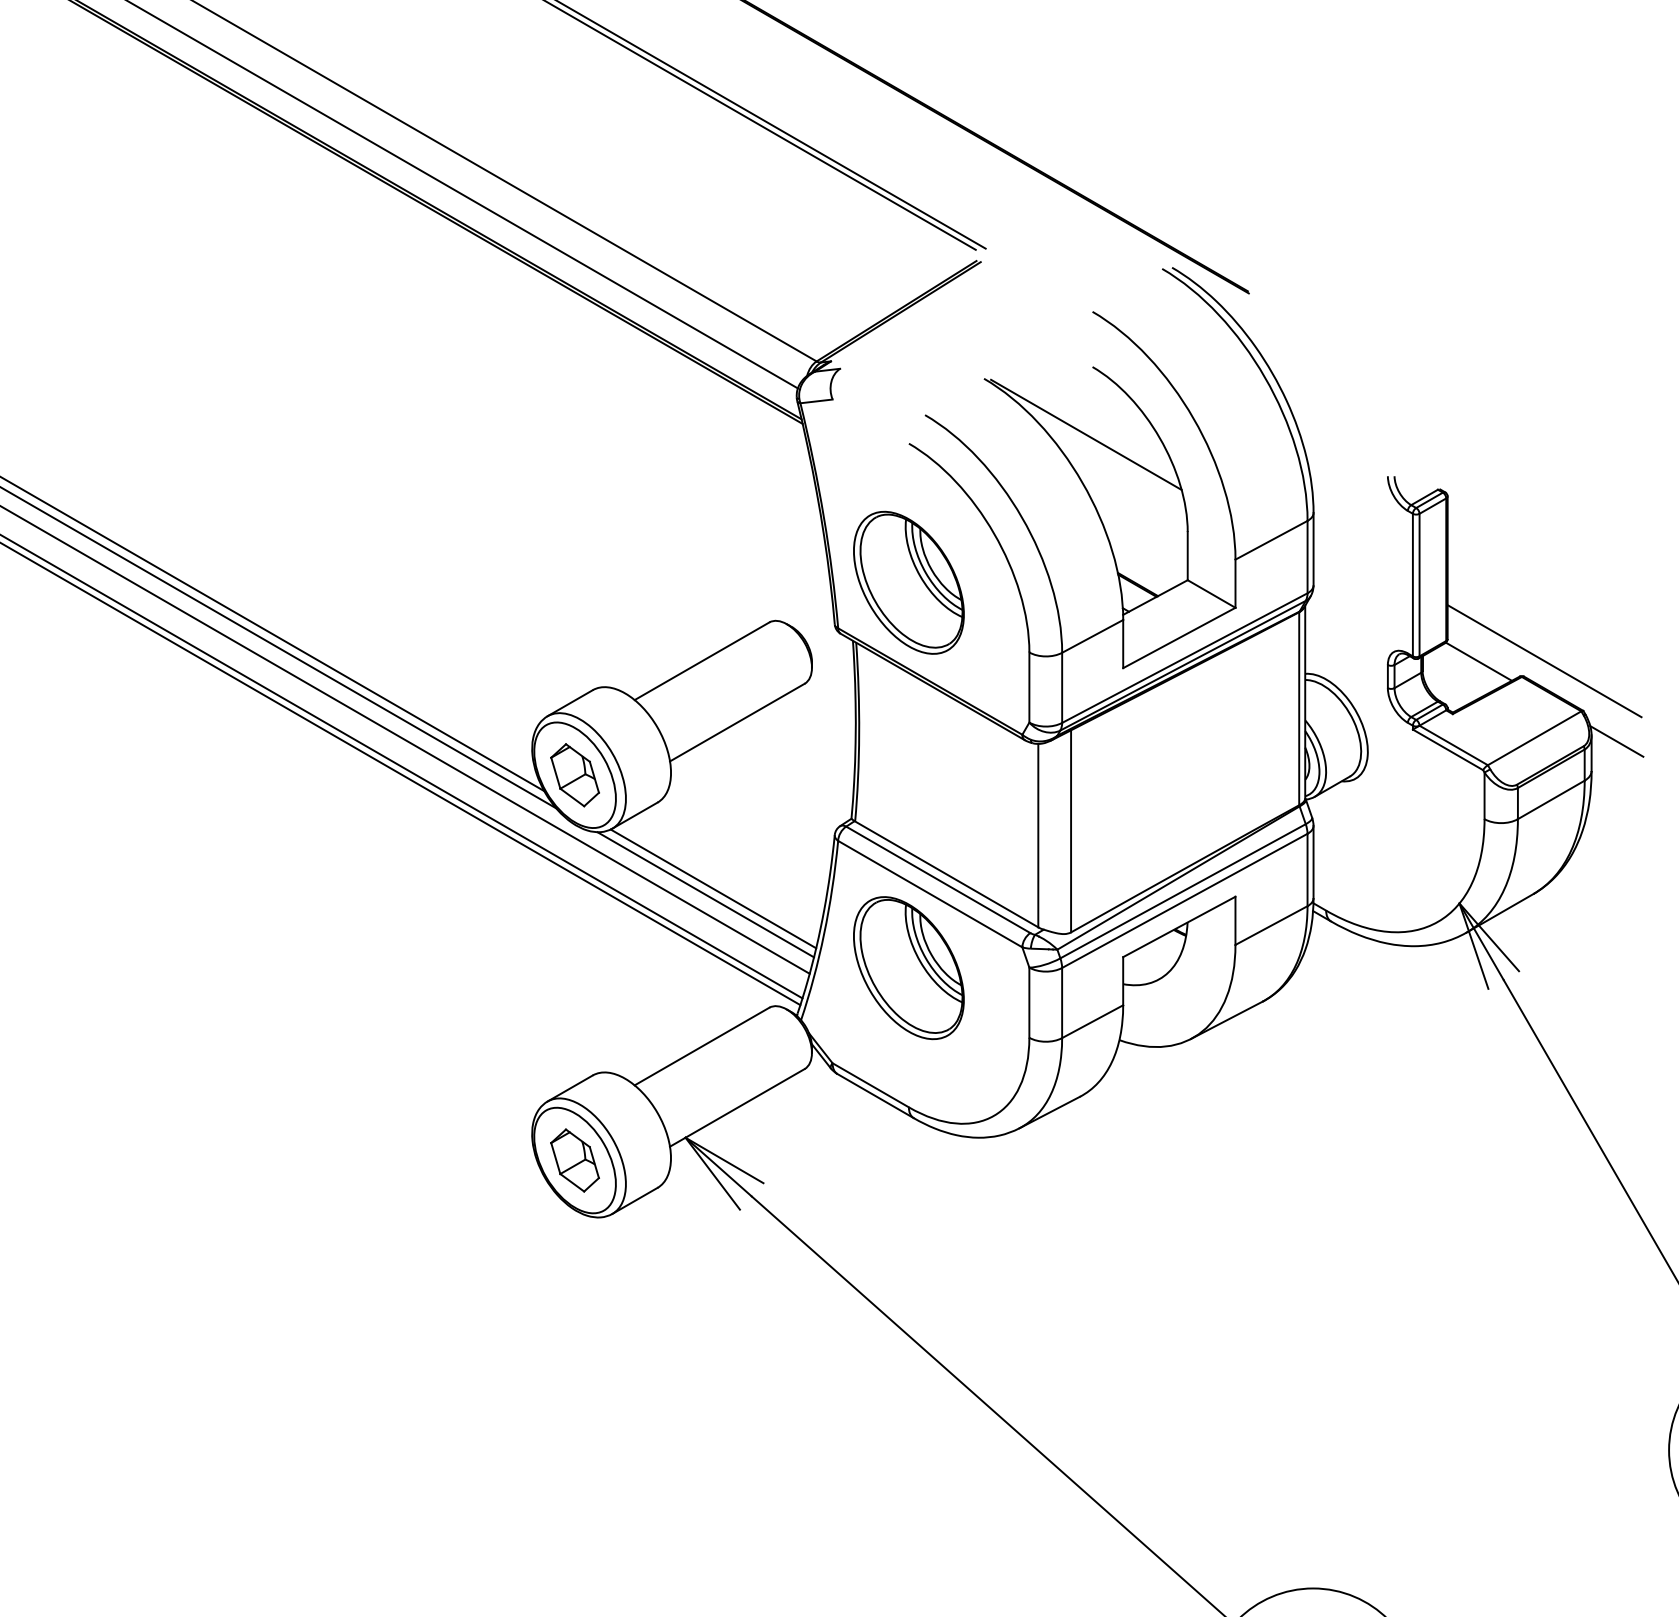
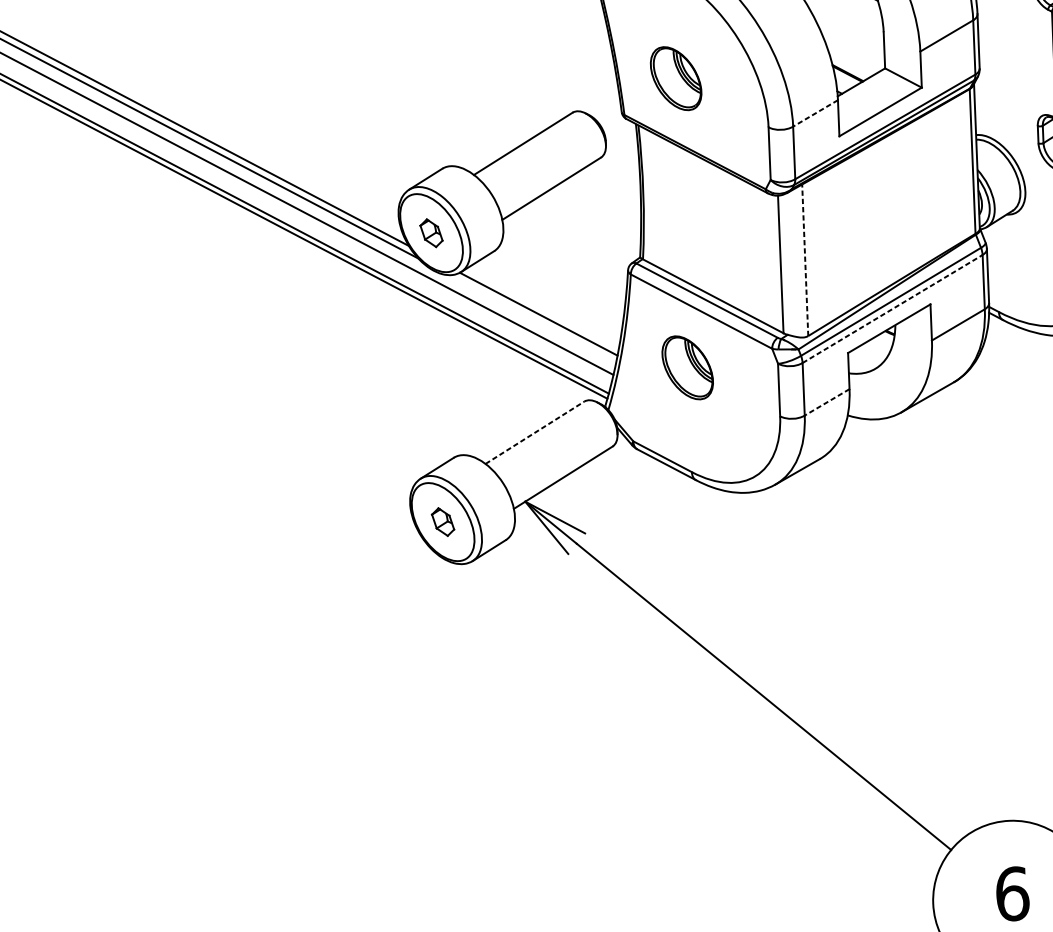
part: (908, 582) -> (675, 78), size x0.6
line: (1092, 636) -> (815, 113), solid -> dashed
part: (574, 775) -> (431, 233), size x0.6
line: (1071, 830) -> (805, 259), solid -> dashed
line: (705, 894) -> (532, 318), removed
line: (1184, 900) -> (892, 308), solid -> dashed
part: (908, 968) -> (687, 368), size x0.6
line: (1092, 1021) -> (827, 402), solid -> dashed
line: (701, 1046) -> (534, 432), solid -> dashed
part: (574, 1160) -> (442, 522), size x0.6

